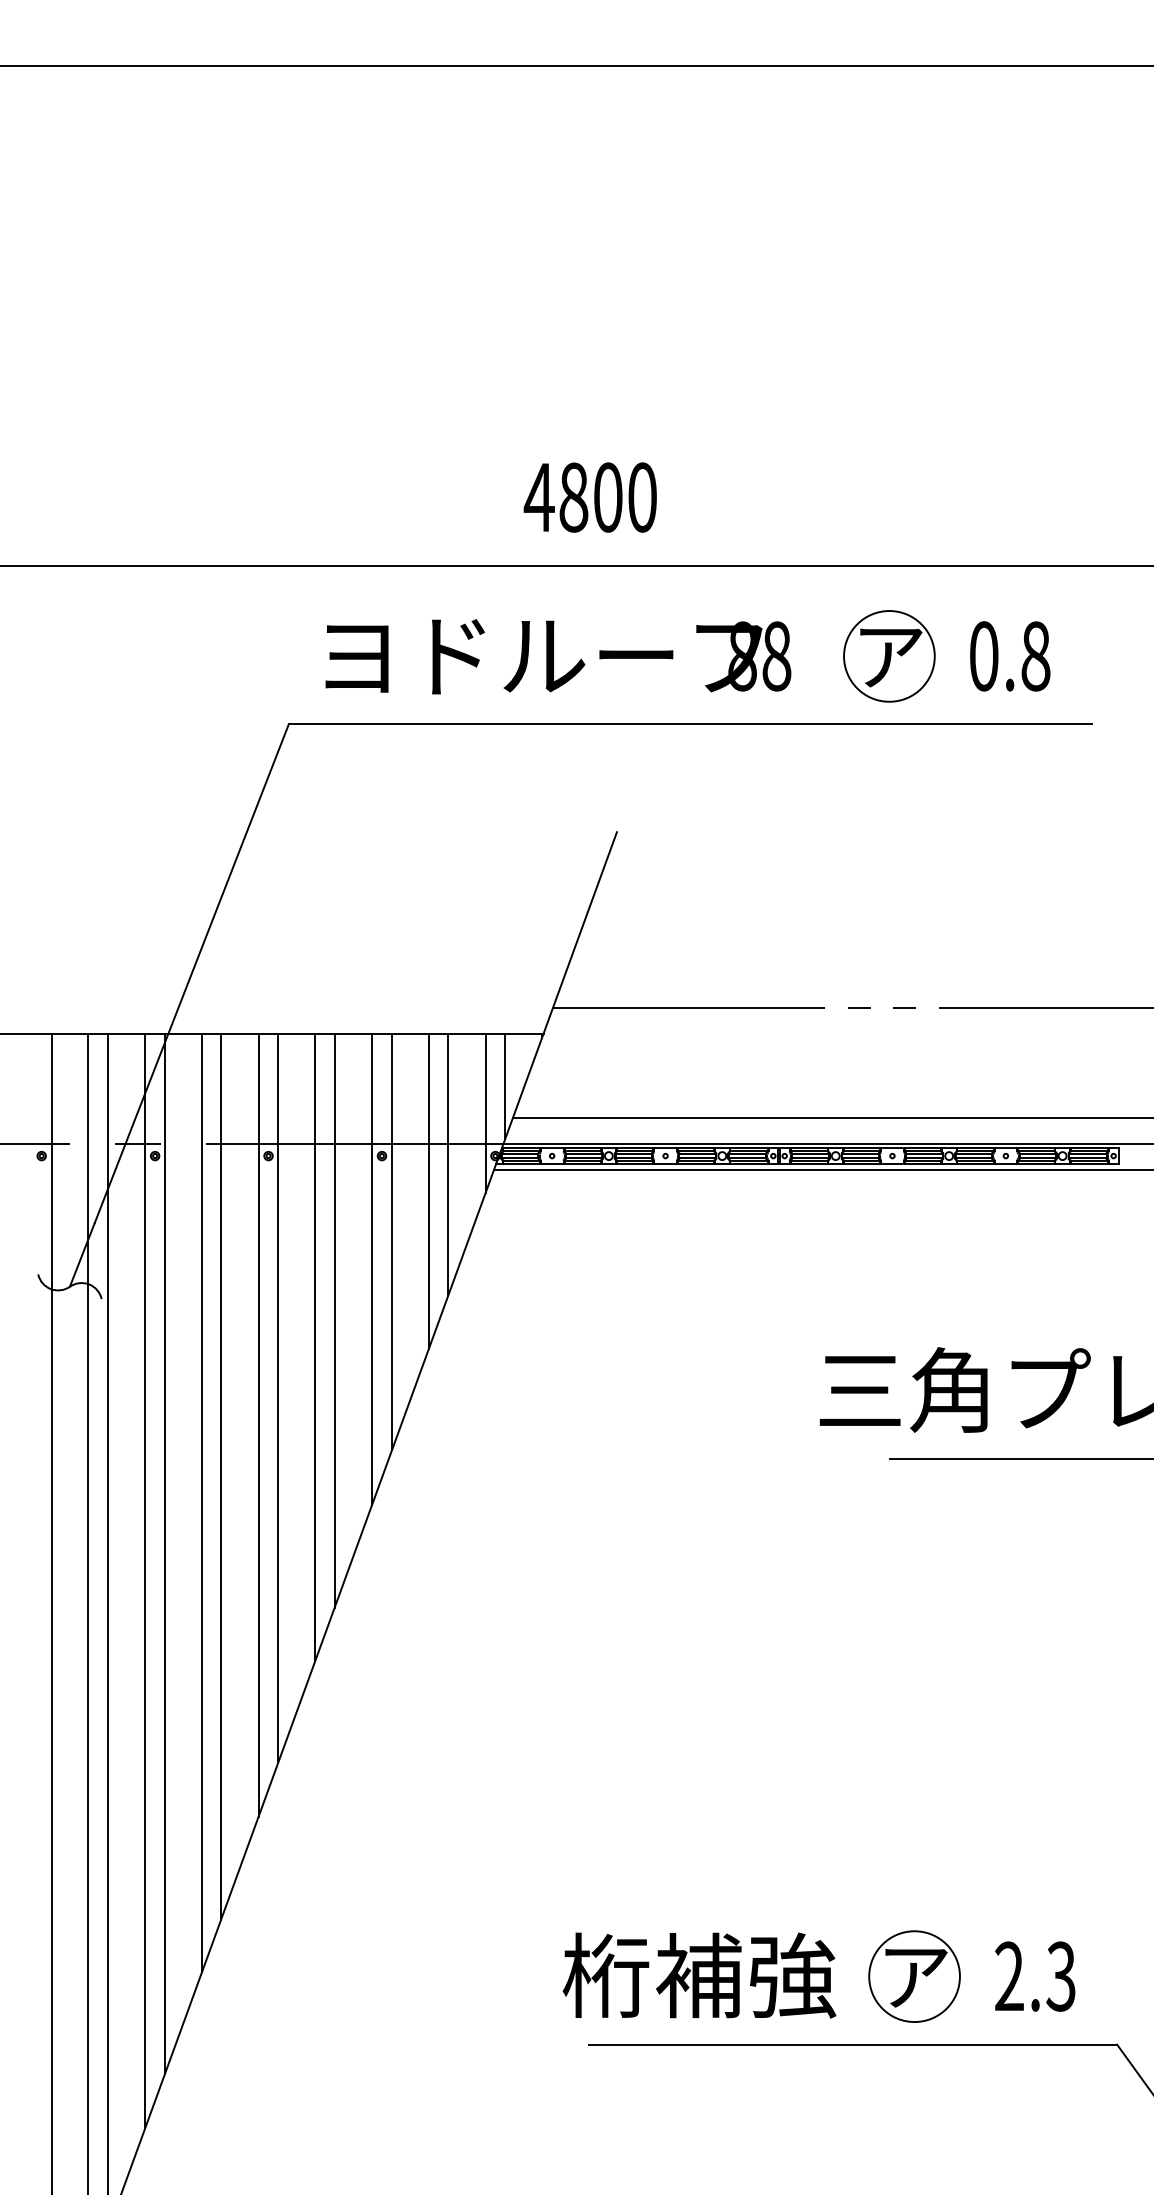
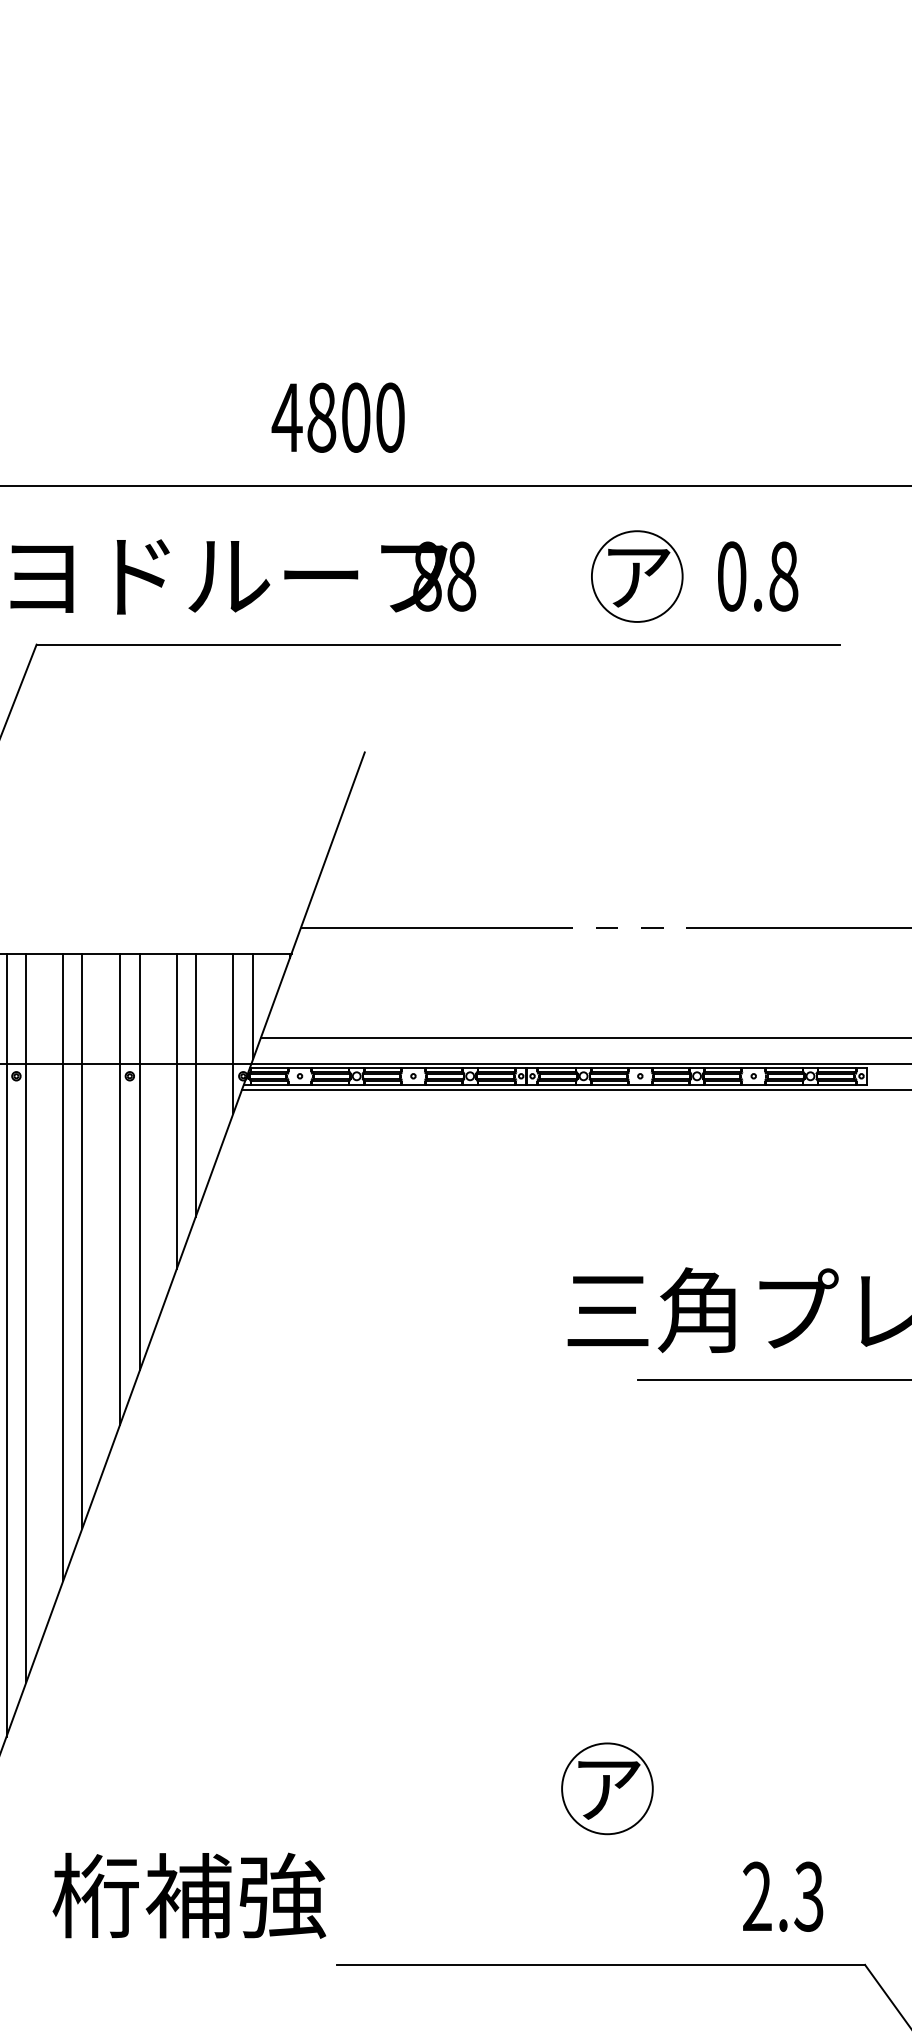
text: (558, 656) -> (243, 576), moved
text: (699, 1975) -> (189, 1895), moved
part: (914, 1976) -> (607, 1788), moved

